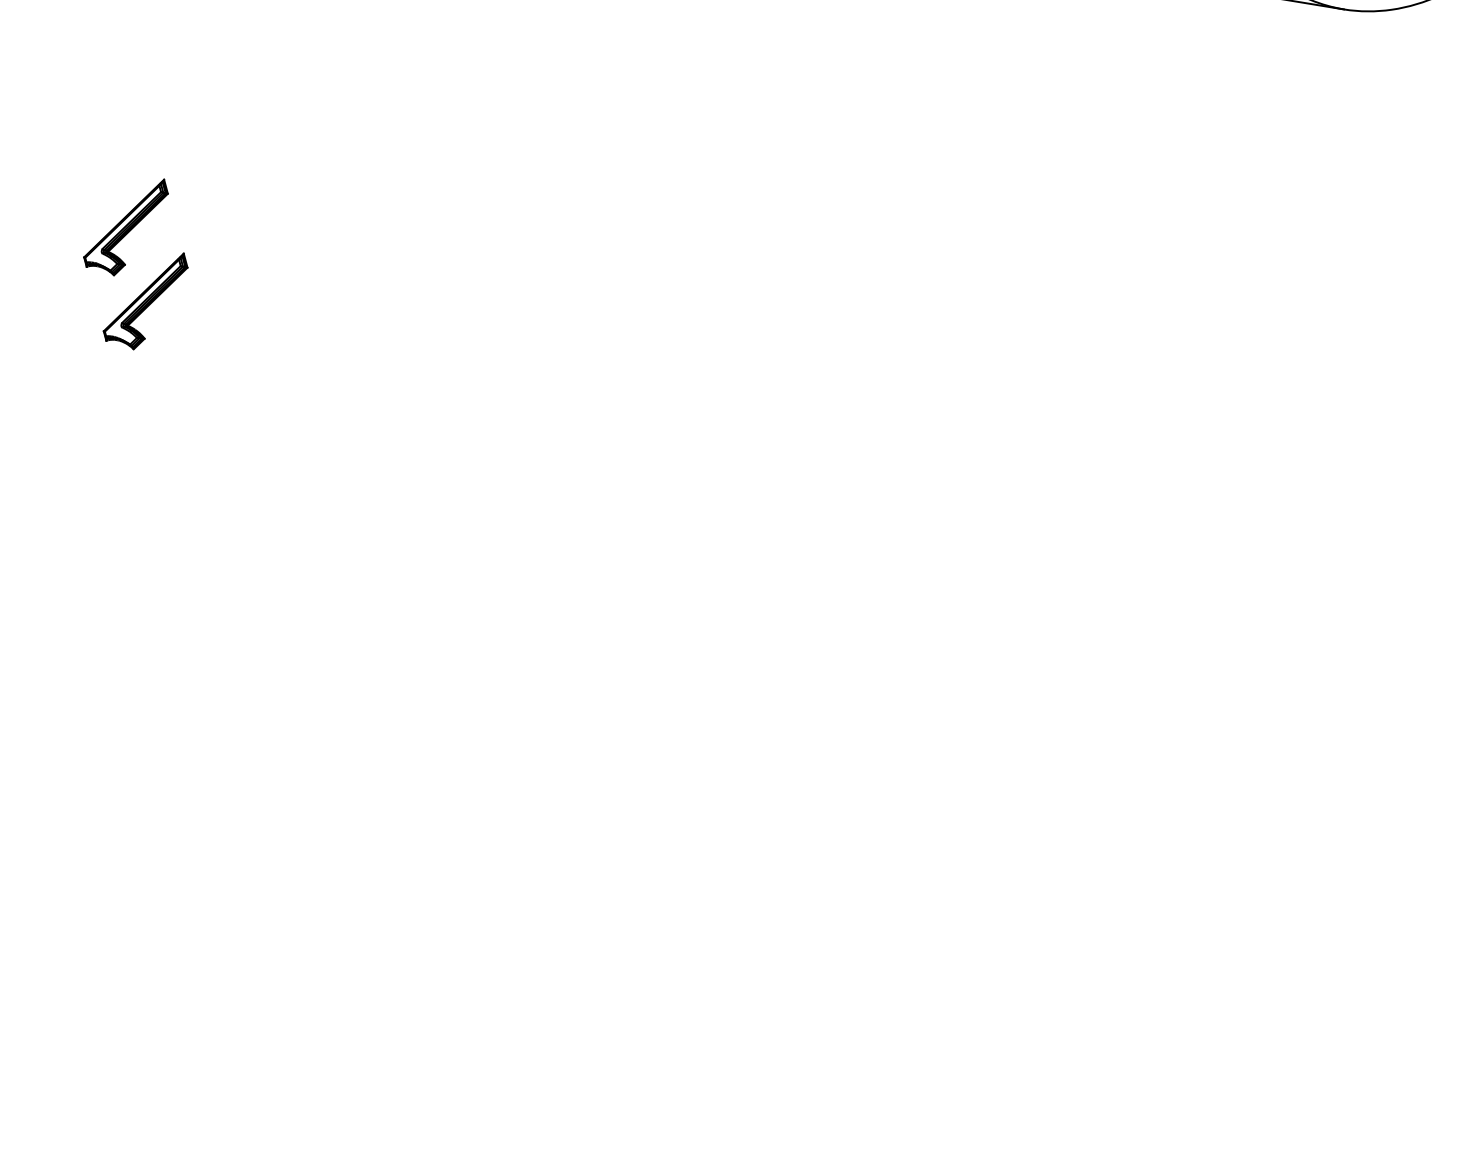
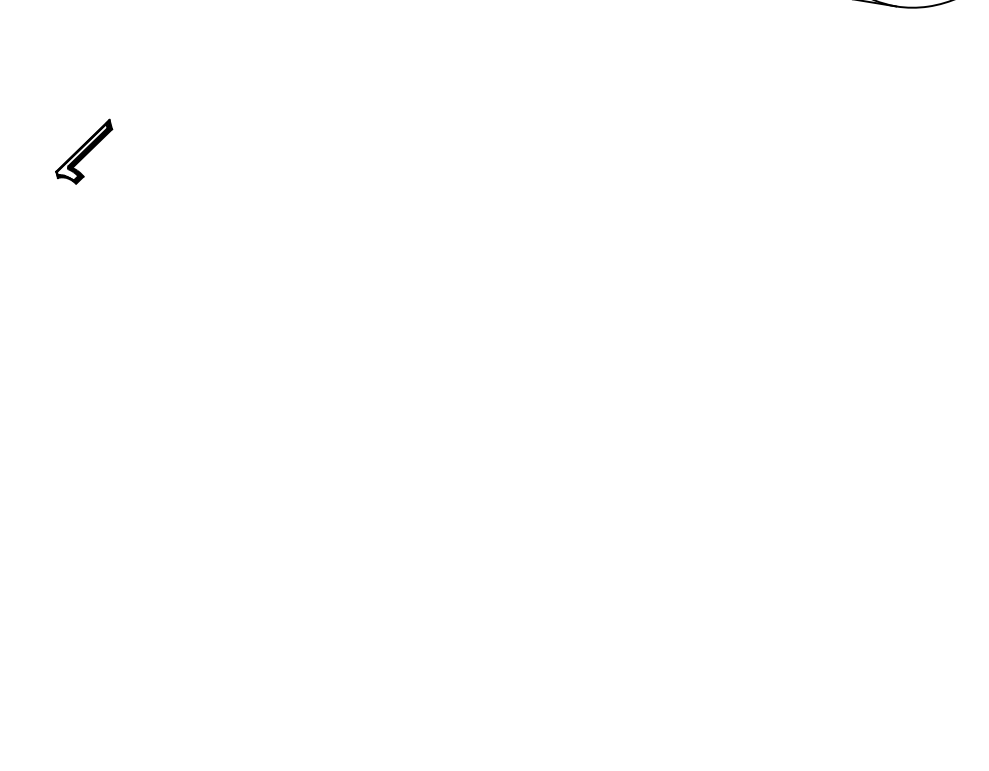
part: (146, 302) -> (97, 201), removed

